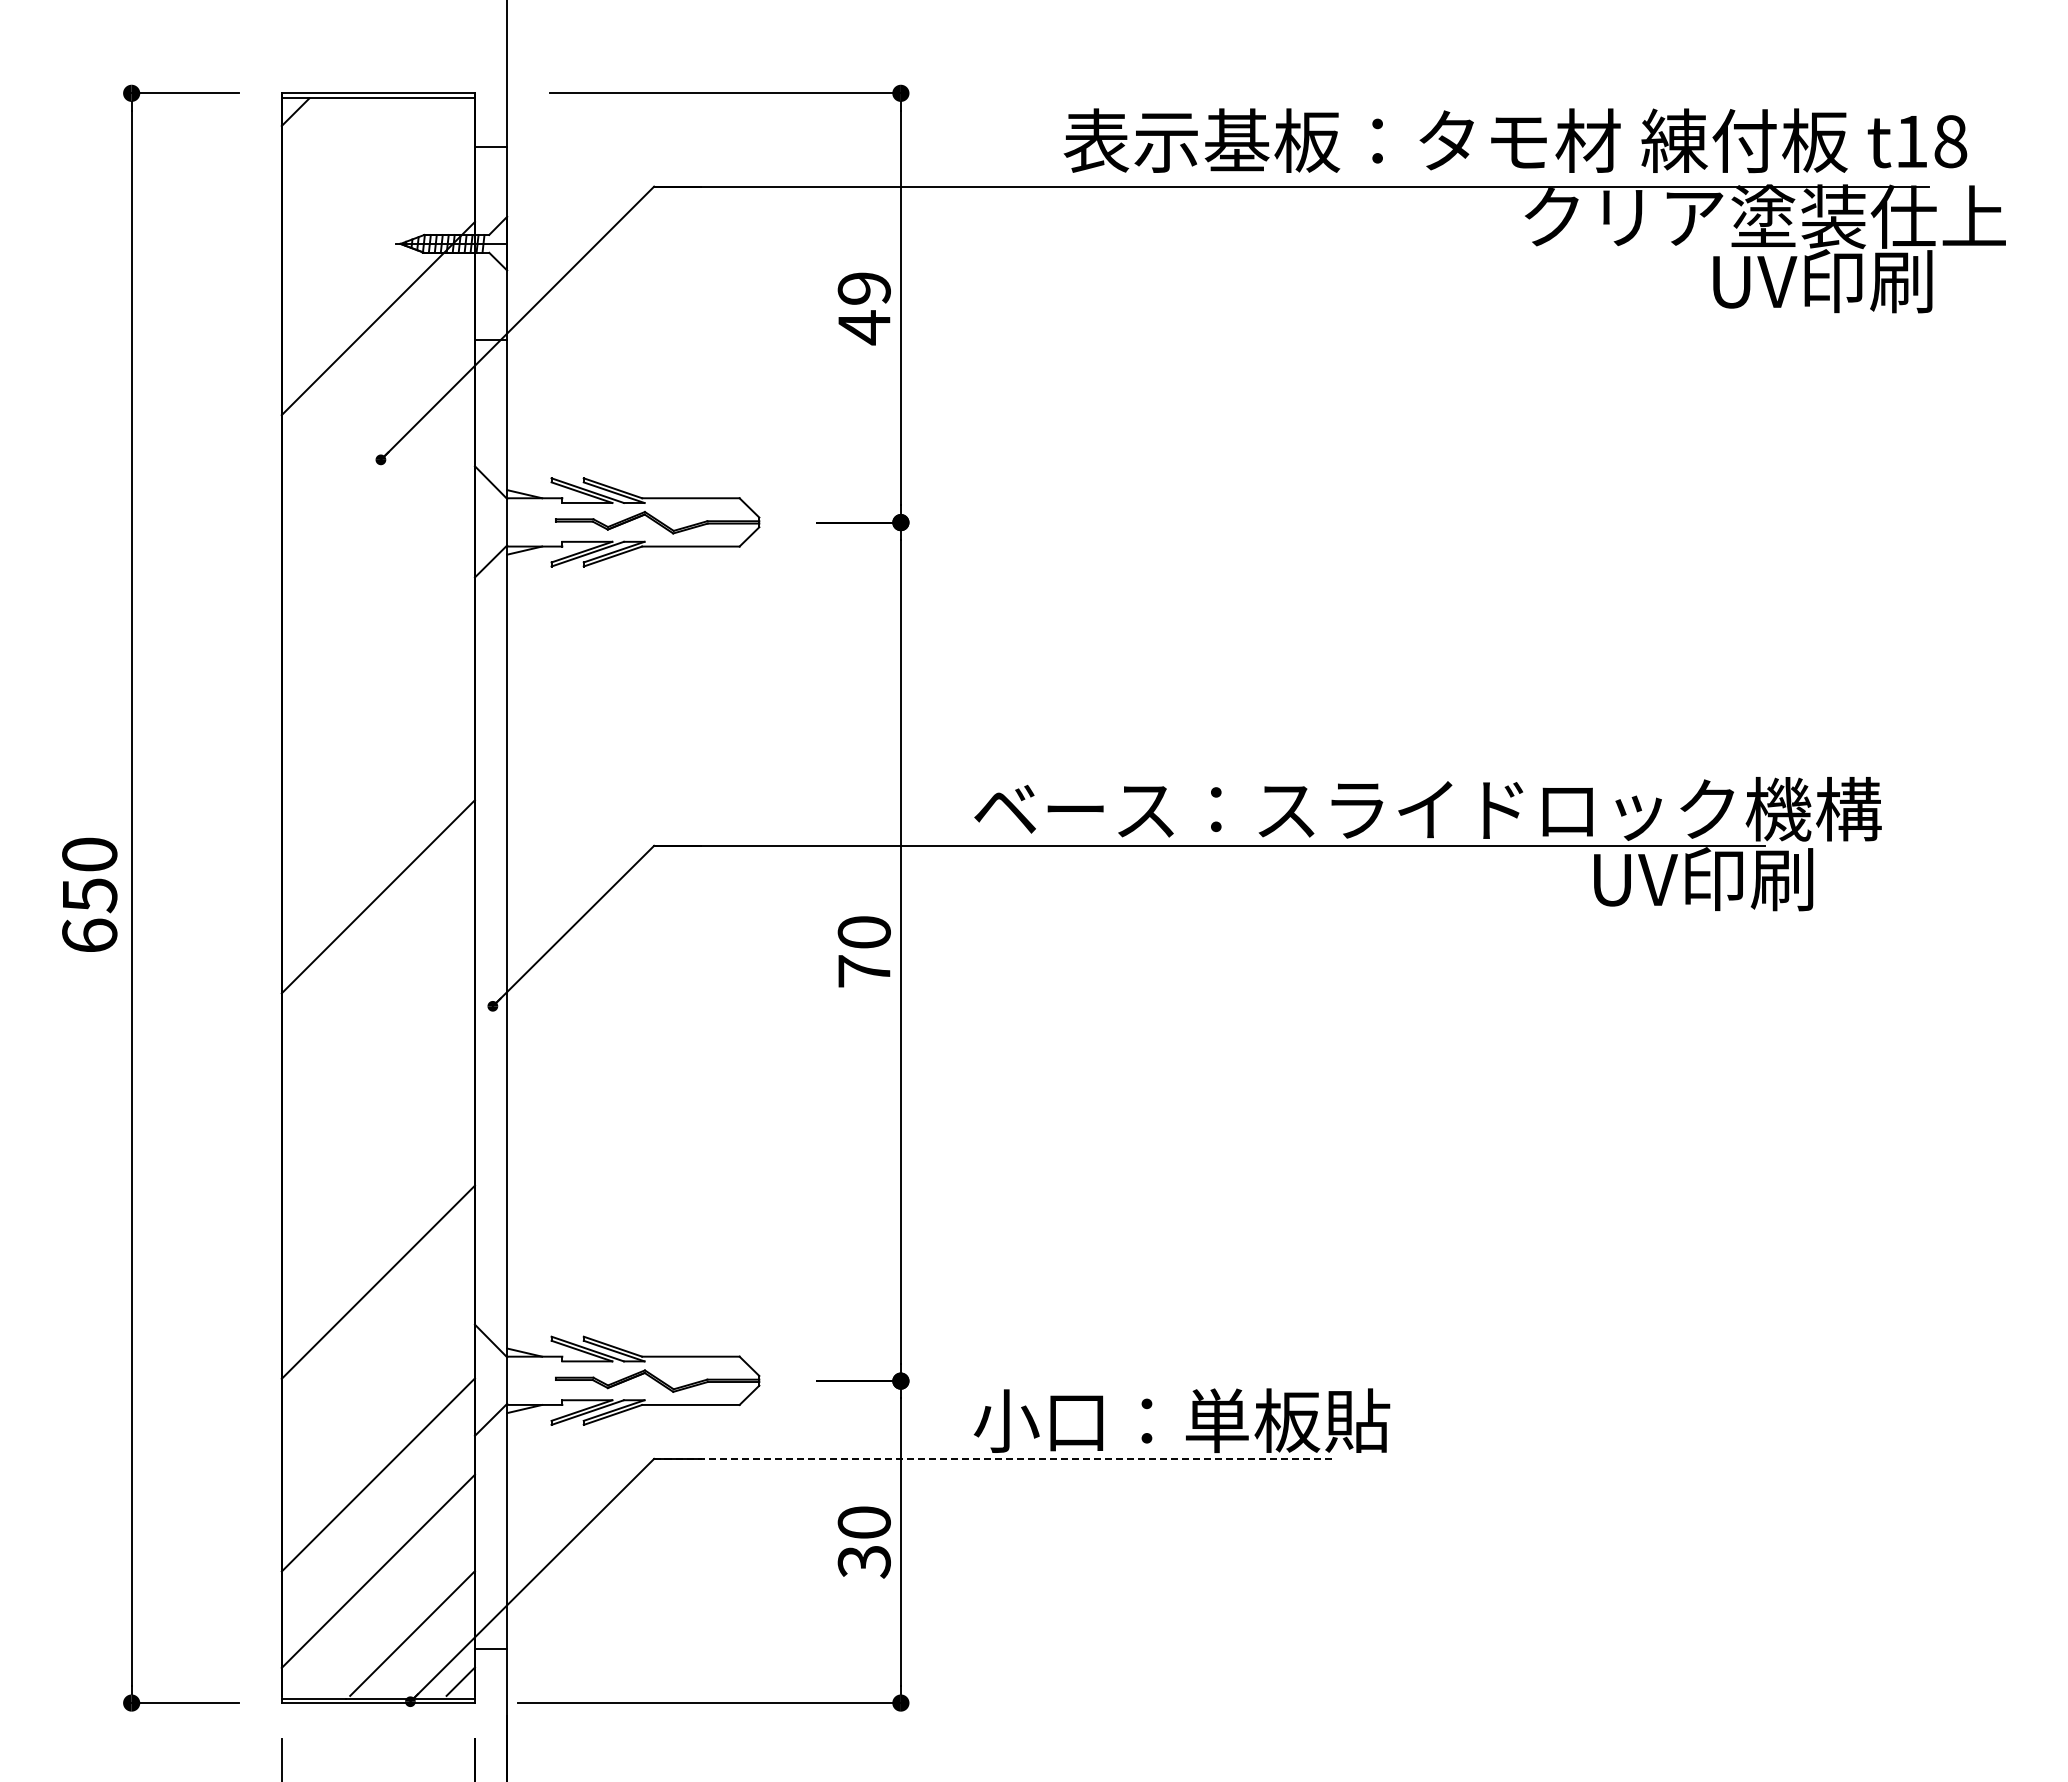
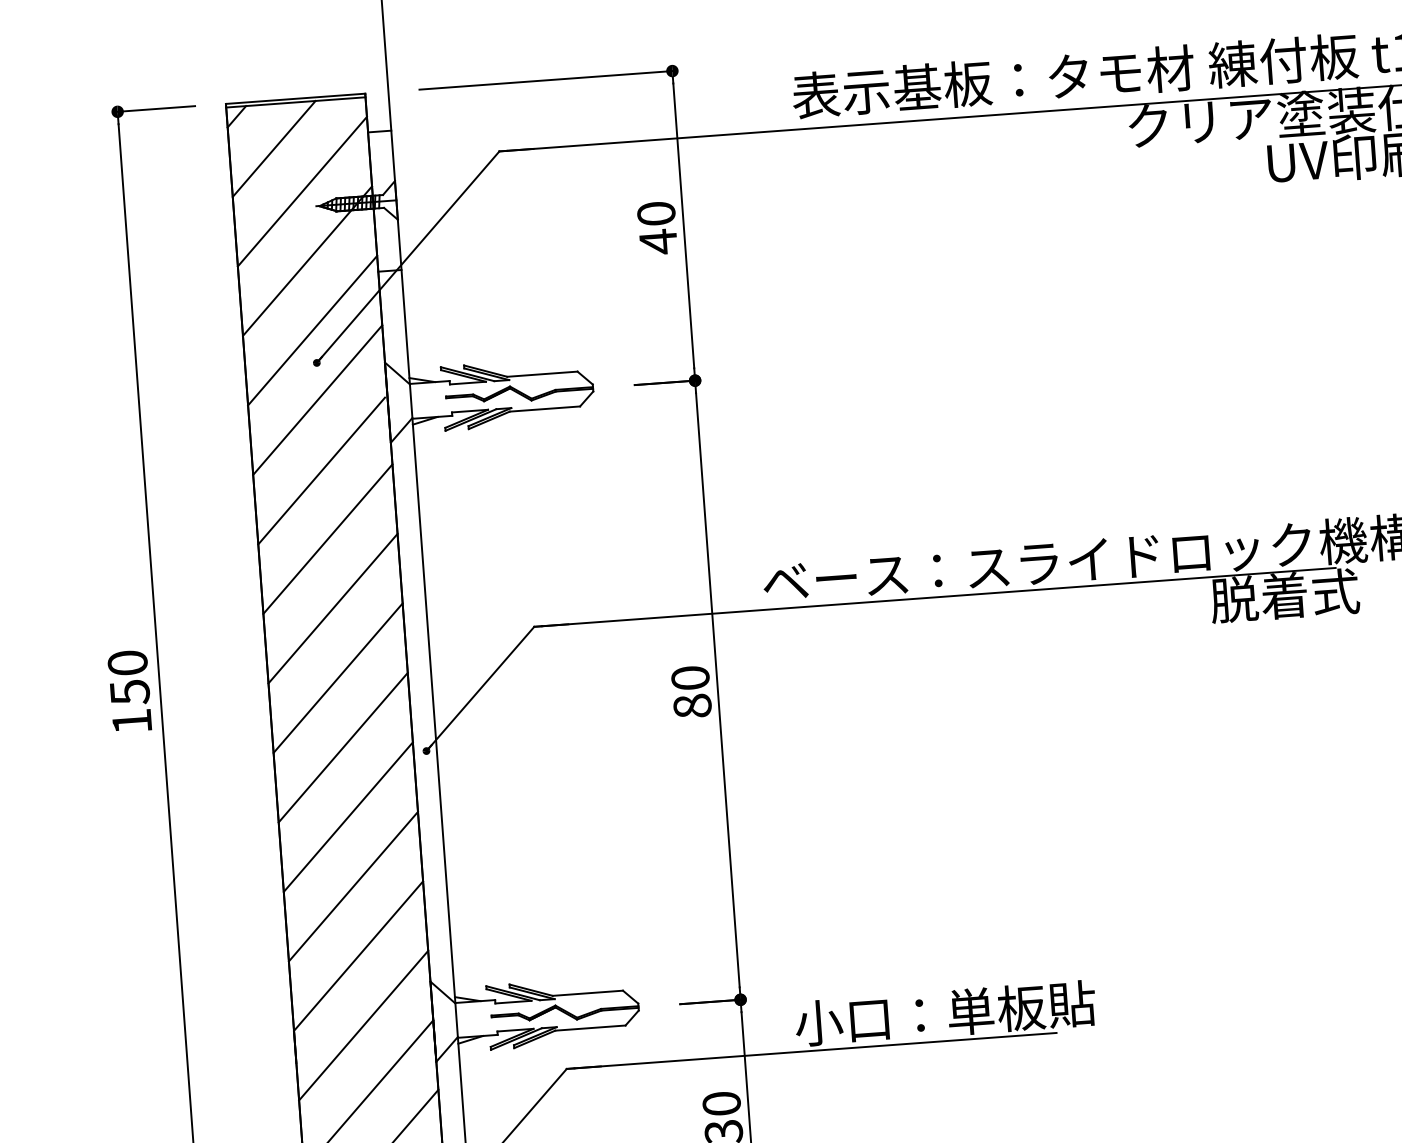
line: (343, 160) -> (273, 149), added
line: (377, 221) -> (301, 191), added
text: (863, 288) -> (655, 213), 49 -> 40
line: (377, 414) -> (311, 330), added
line: (377, 510) -> (317, 399), added
line: (376, 609) -> (321, 471), added
line: (377, 703) -> (327, 538), added
line: (377, 799) -> (332, 608), added
text: (1701, 879) -> (1291, 595), UV印刷 -> 脱着式
text: (89, 934) -> (131, 720), 650 -> 150
text: (864, 971) -> (692, 706), 70 -> 80
line: (377, 992) -> (342, 747), added
line: (377, 1089) -> (347, 817), added
line: (377, 1185) -> (352, 886), added
line: (377, 1378) -> (363, 1025), added
line: (993, 1458) -> (811, 1050), dashed -> solid

